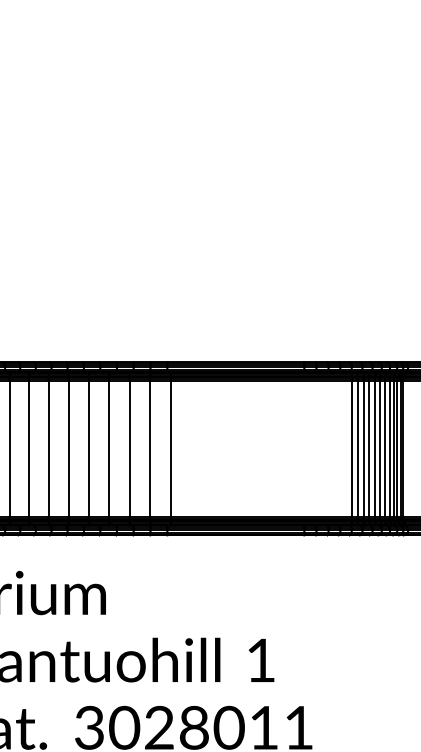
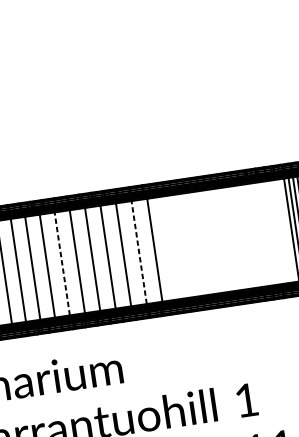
line: (48, 448) -> (62, 263), solid -> dashed
line: (150, 448) -> (139, 252), solid -> dashed

